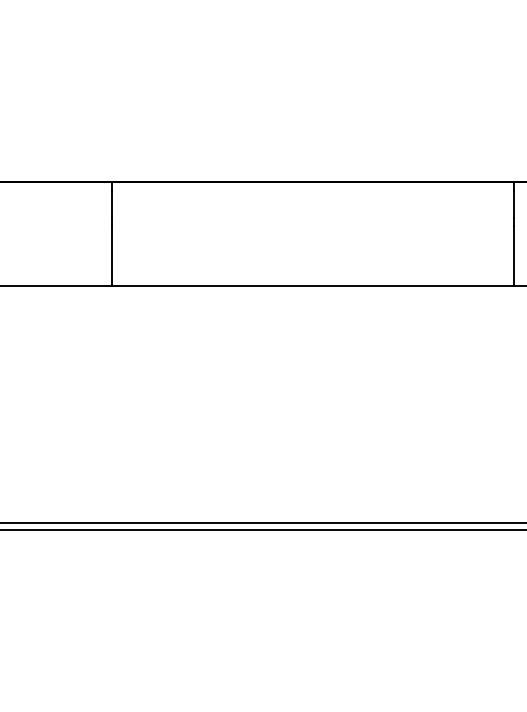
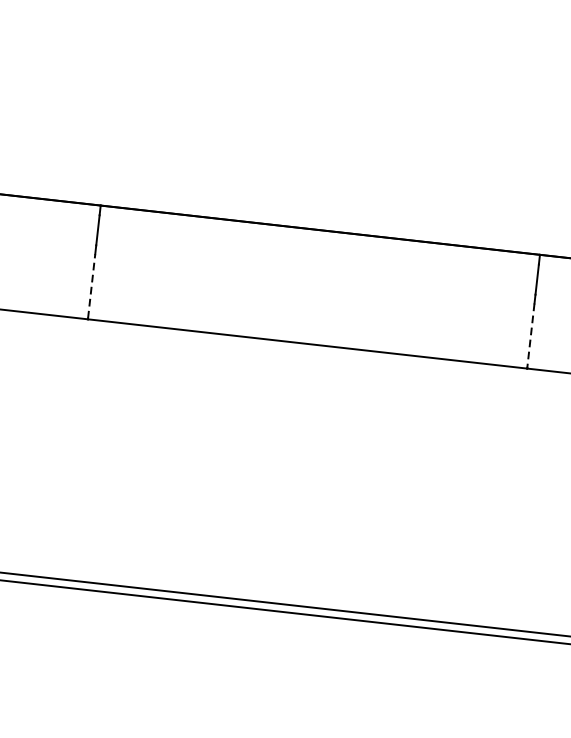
line: (112, 255) -> (91, 286), solid -> dashed
line: (513, 256) -> (530, 336), solid -> dashed

